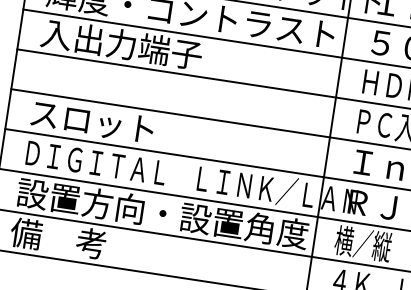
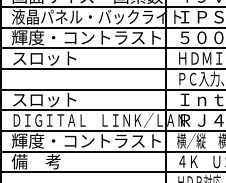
text: (121, 44) -> (53, 58), 入出力端子 -> スロット
text: (163, 212) -> (87, 140), 設置方向・設置角度 -> 輝度・コントラスト

